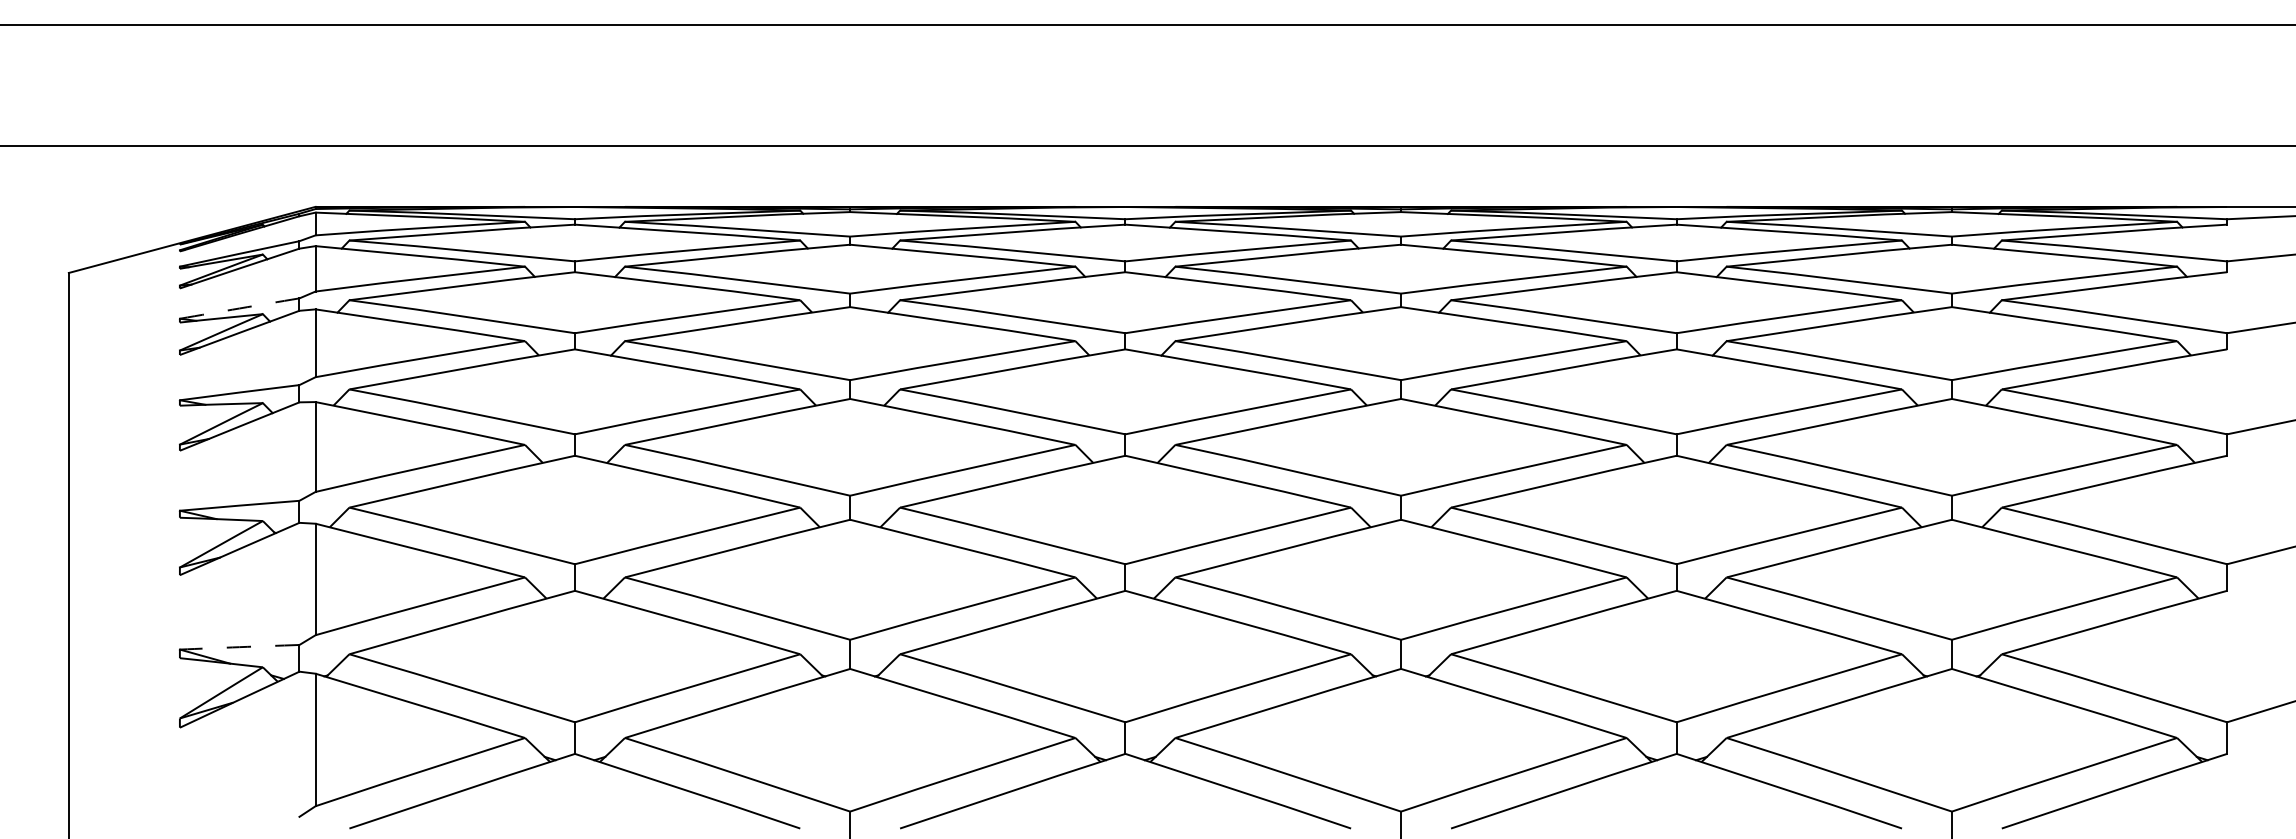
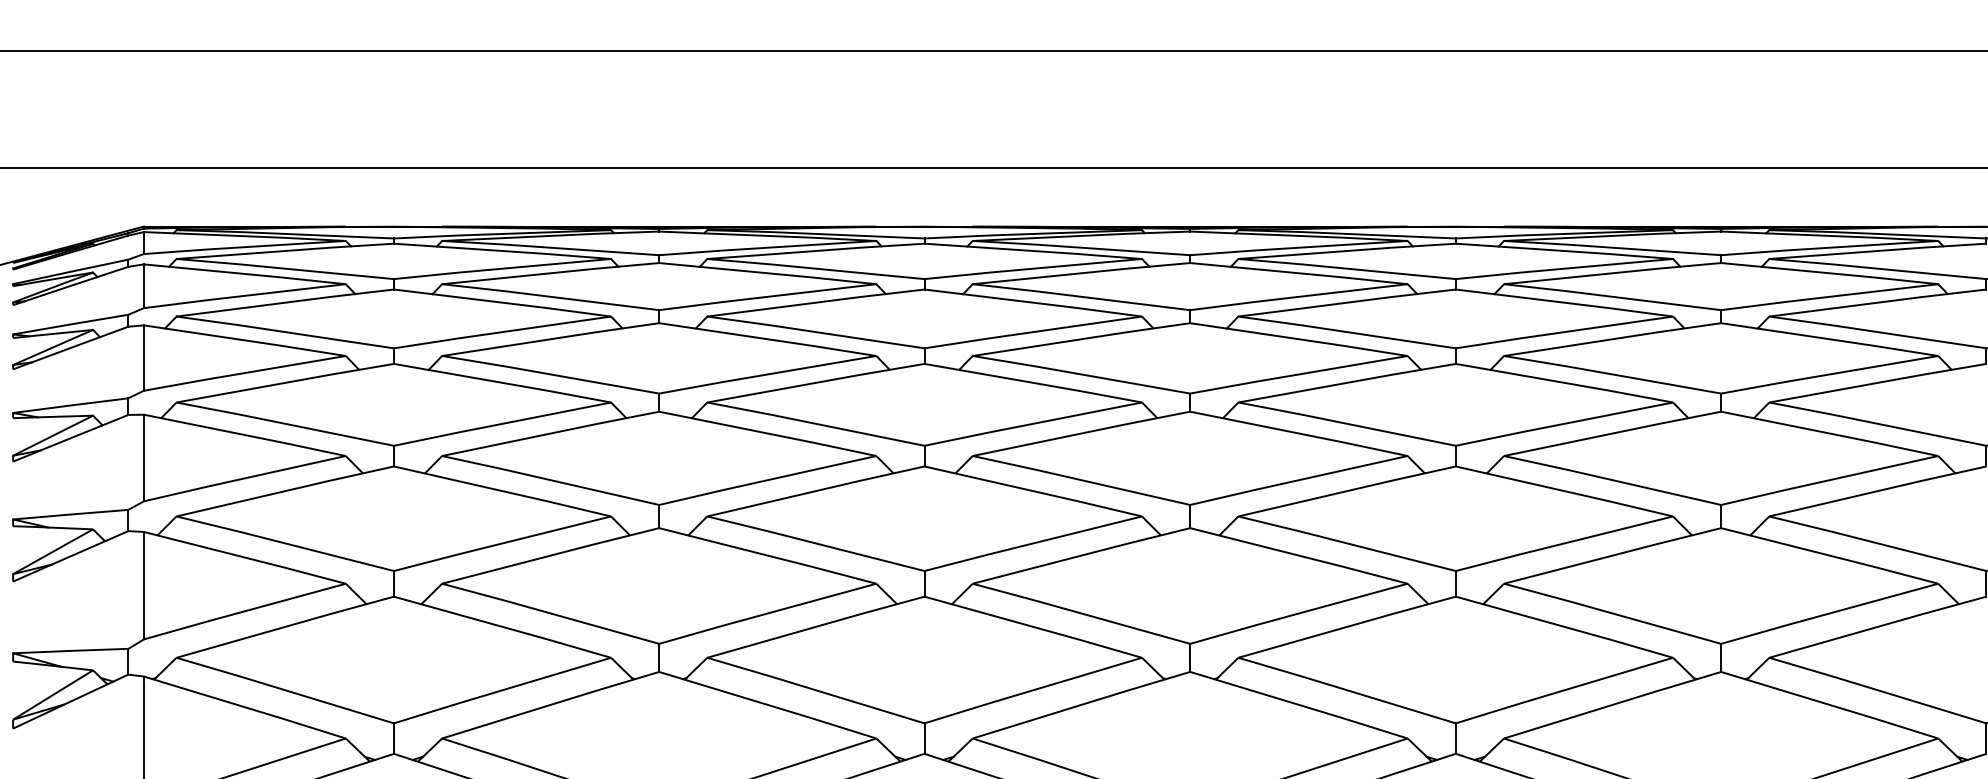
arc: (239, 308) -> (70, 324), dashed -> solid
arc: (239, 647) -> (70, 651), dashed -> solid

